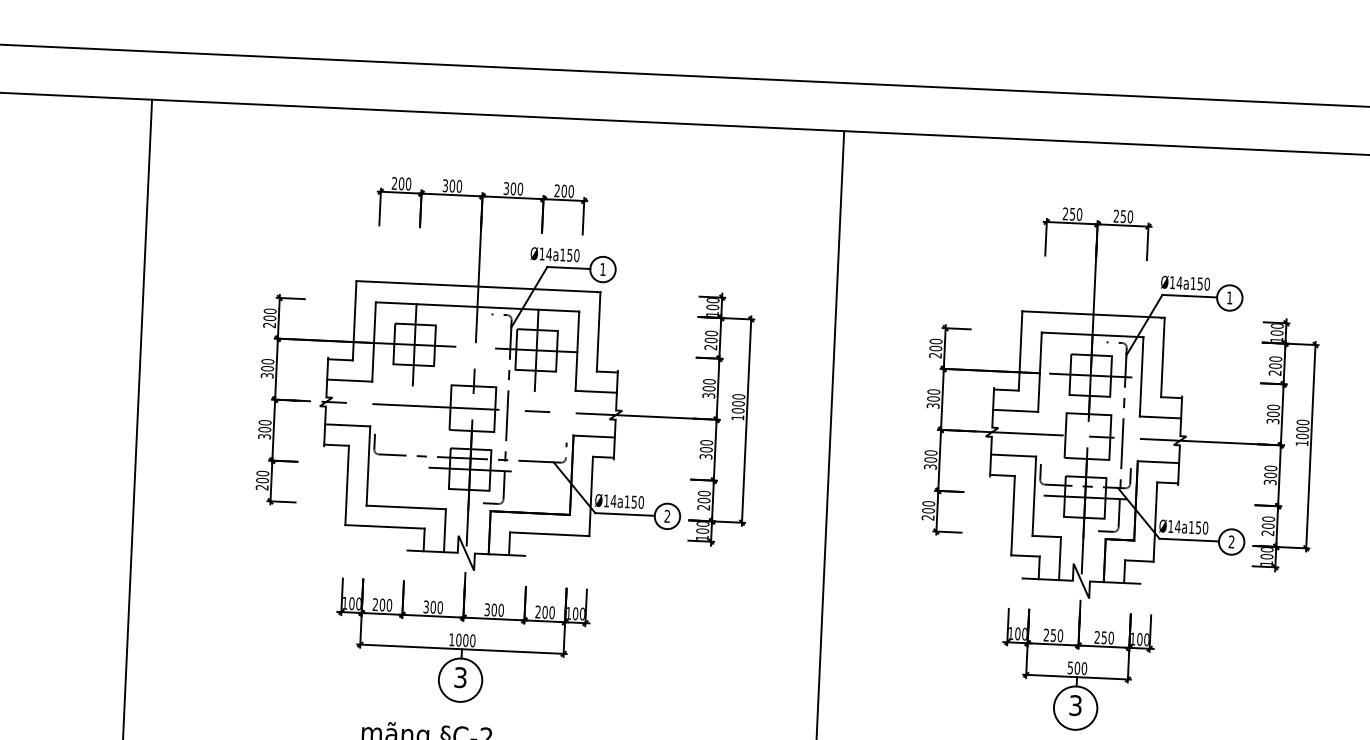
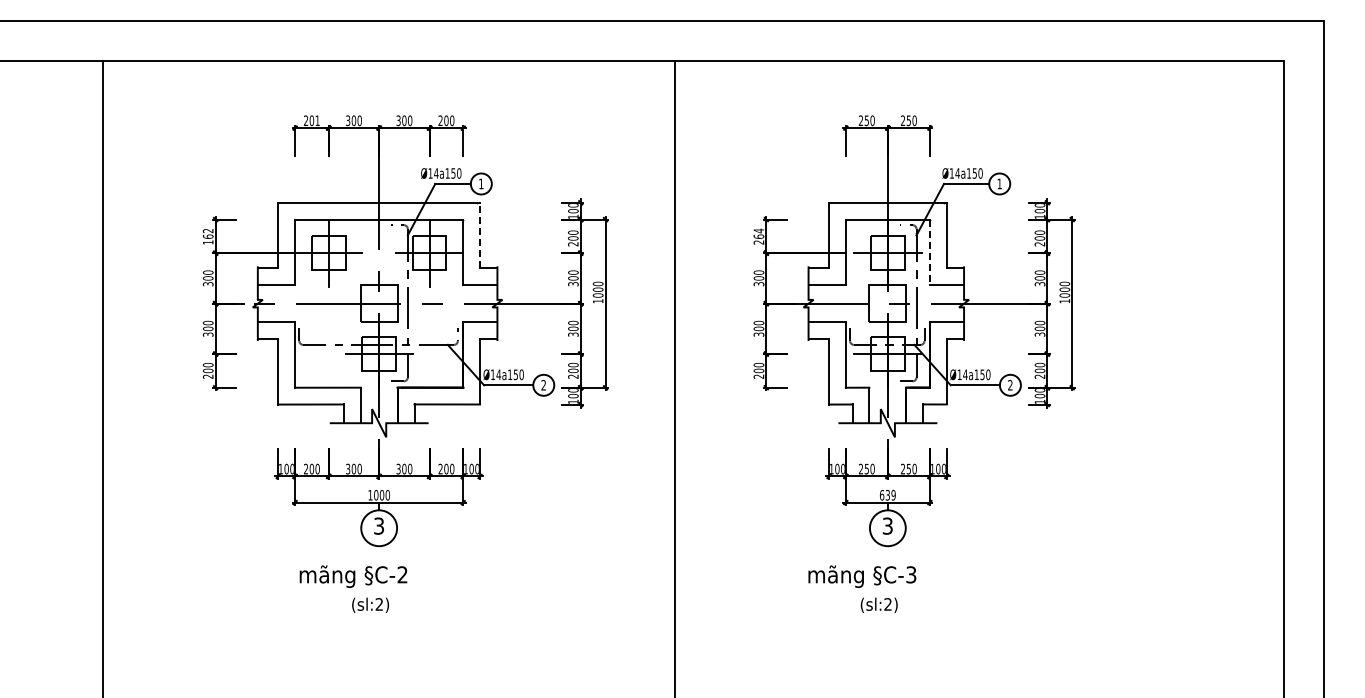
text: (408, 183) -> (317, 120), 200 -> 201
text: (269, 318) -> (207, 236), 200 -> 162
line: (599, 331) -> (480, 235), solid -> dashed
text: (935, 344) -> (758, 233), 200 -> 264
line: (1141, 376) -> (929, 252), solid -> dashed
text: (1077, 667) -> (887, 494), 500 -> 639

